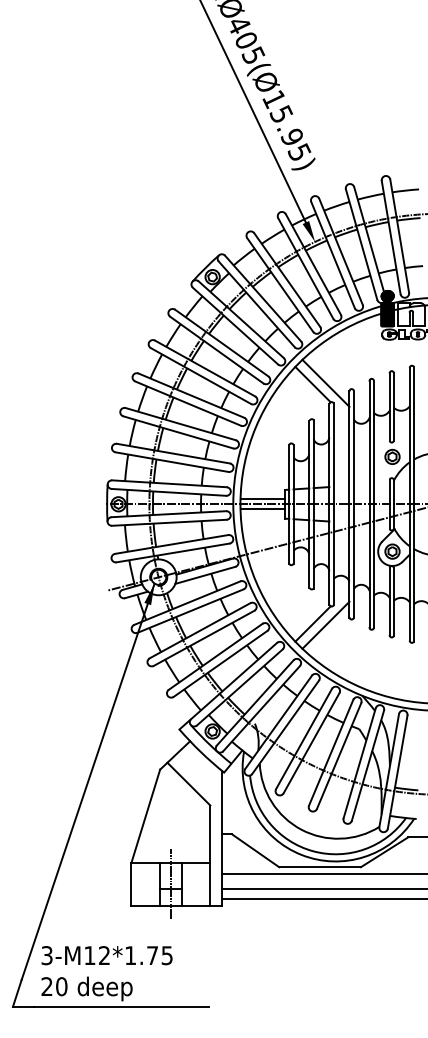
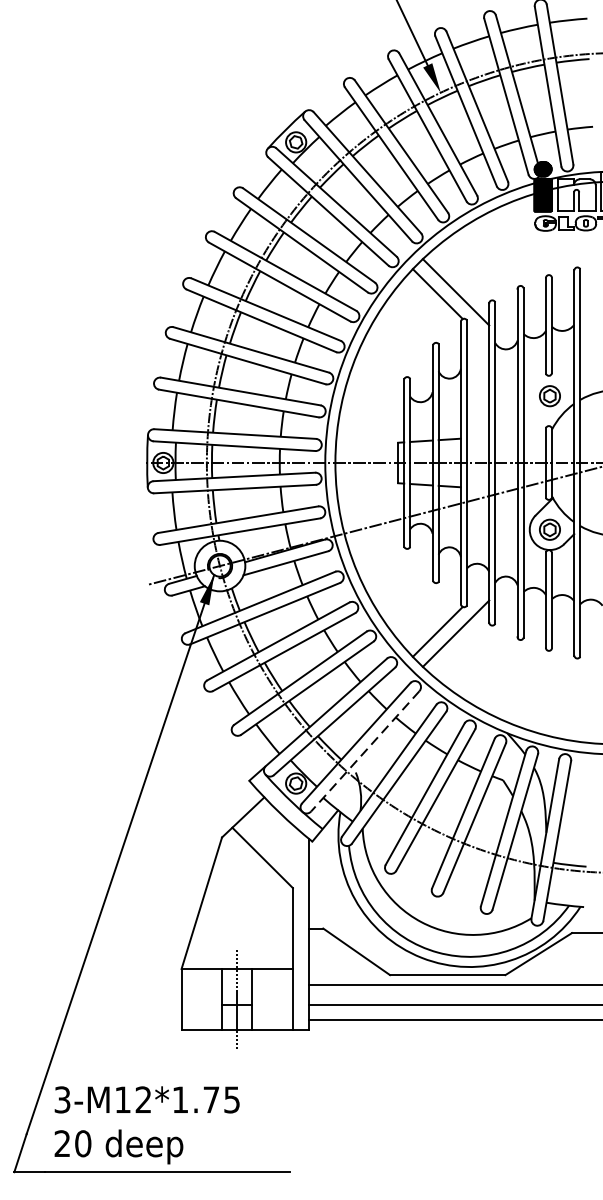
line: (262, 499) -> (366, 456), removed
line: (262, 509) -> (366, 470), removed
line: (261, 709) -> (365, 752), solid -> dashed

